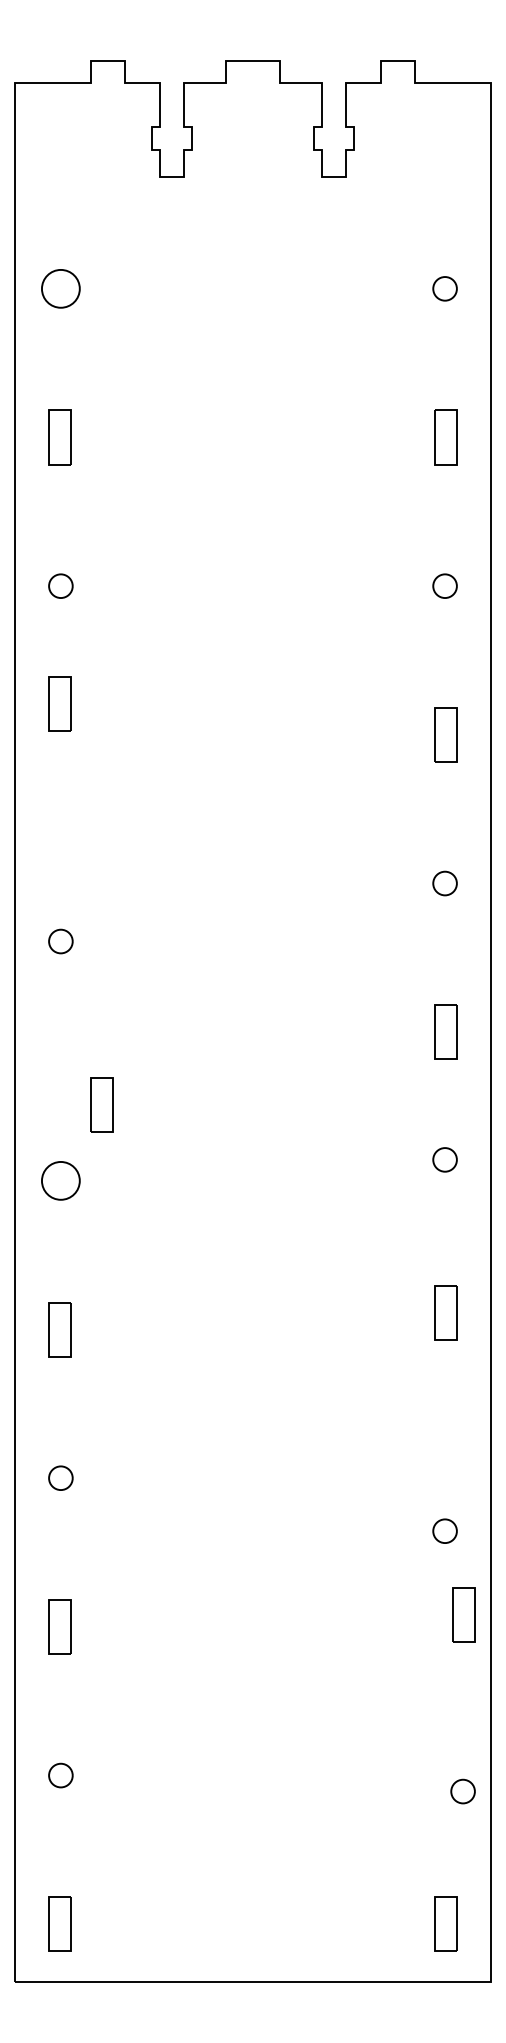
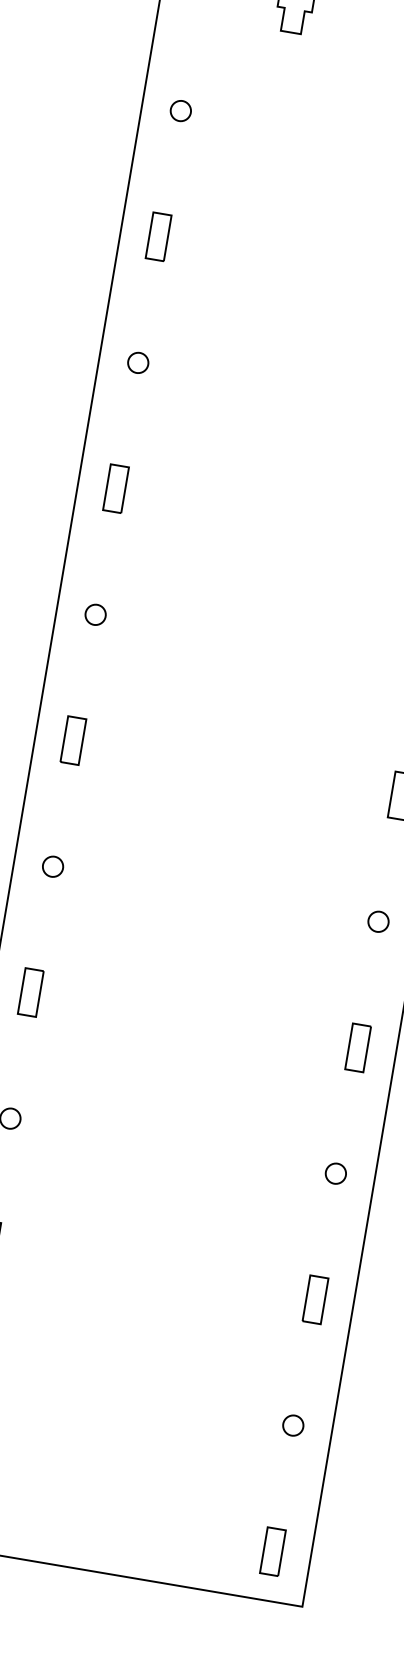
circle: (60, 288) -> (180, 110), size x0.62
part: (59, 703) -> (115, 488), moved
circle: (60, 941) -> (95, 614), moved
part: (101, 1104) -> (73, 739), moved
circle: (444, 1159) -> (378, 921), moved
circle: (60, 1180) -> (52, 866), size x0.62
part: (445, 1312) -> (357, 1047), moved
circle: (444, 1530) -> (335, 1173), moved
part: (463, 1614) -> (315, 1299), moved
circle: (462, 1791) -> (292, 1425), moved

